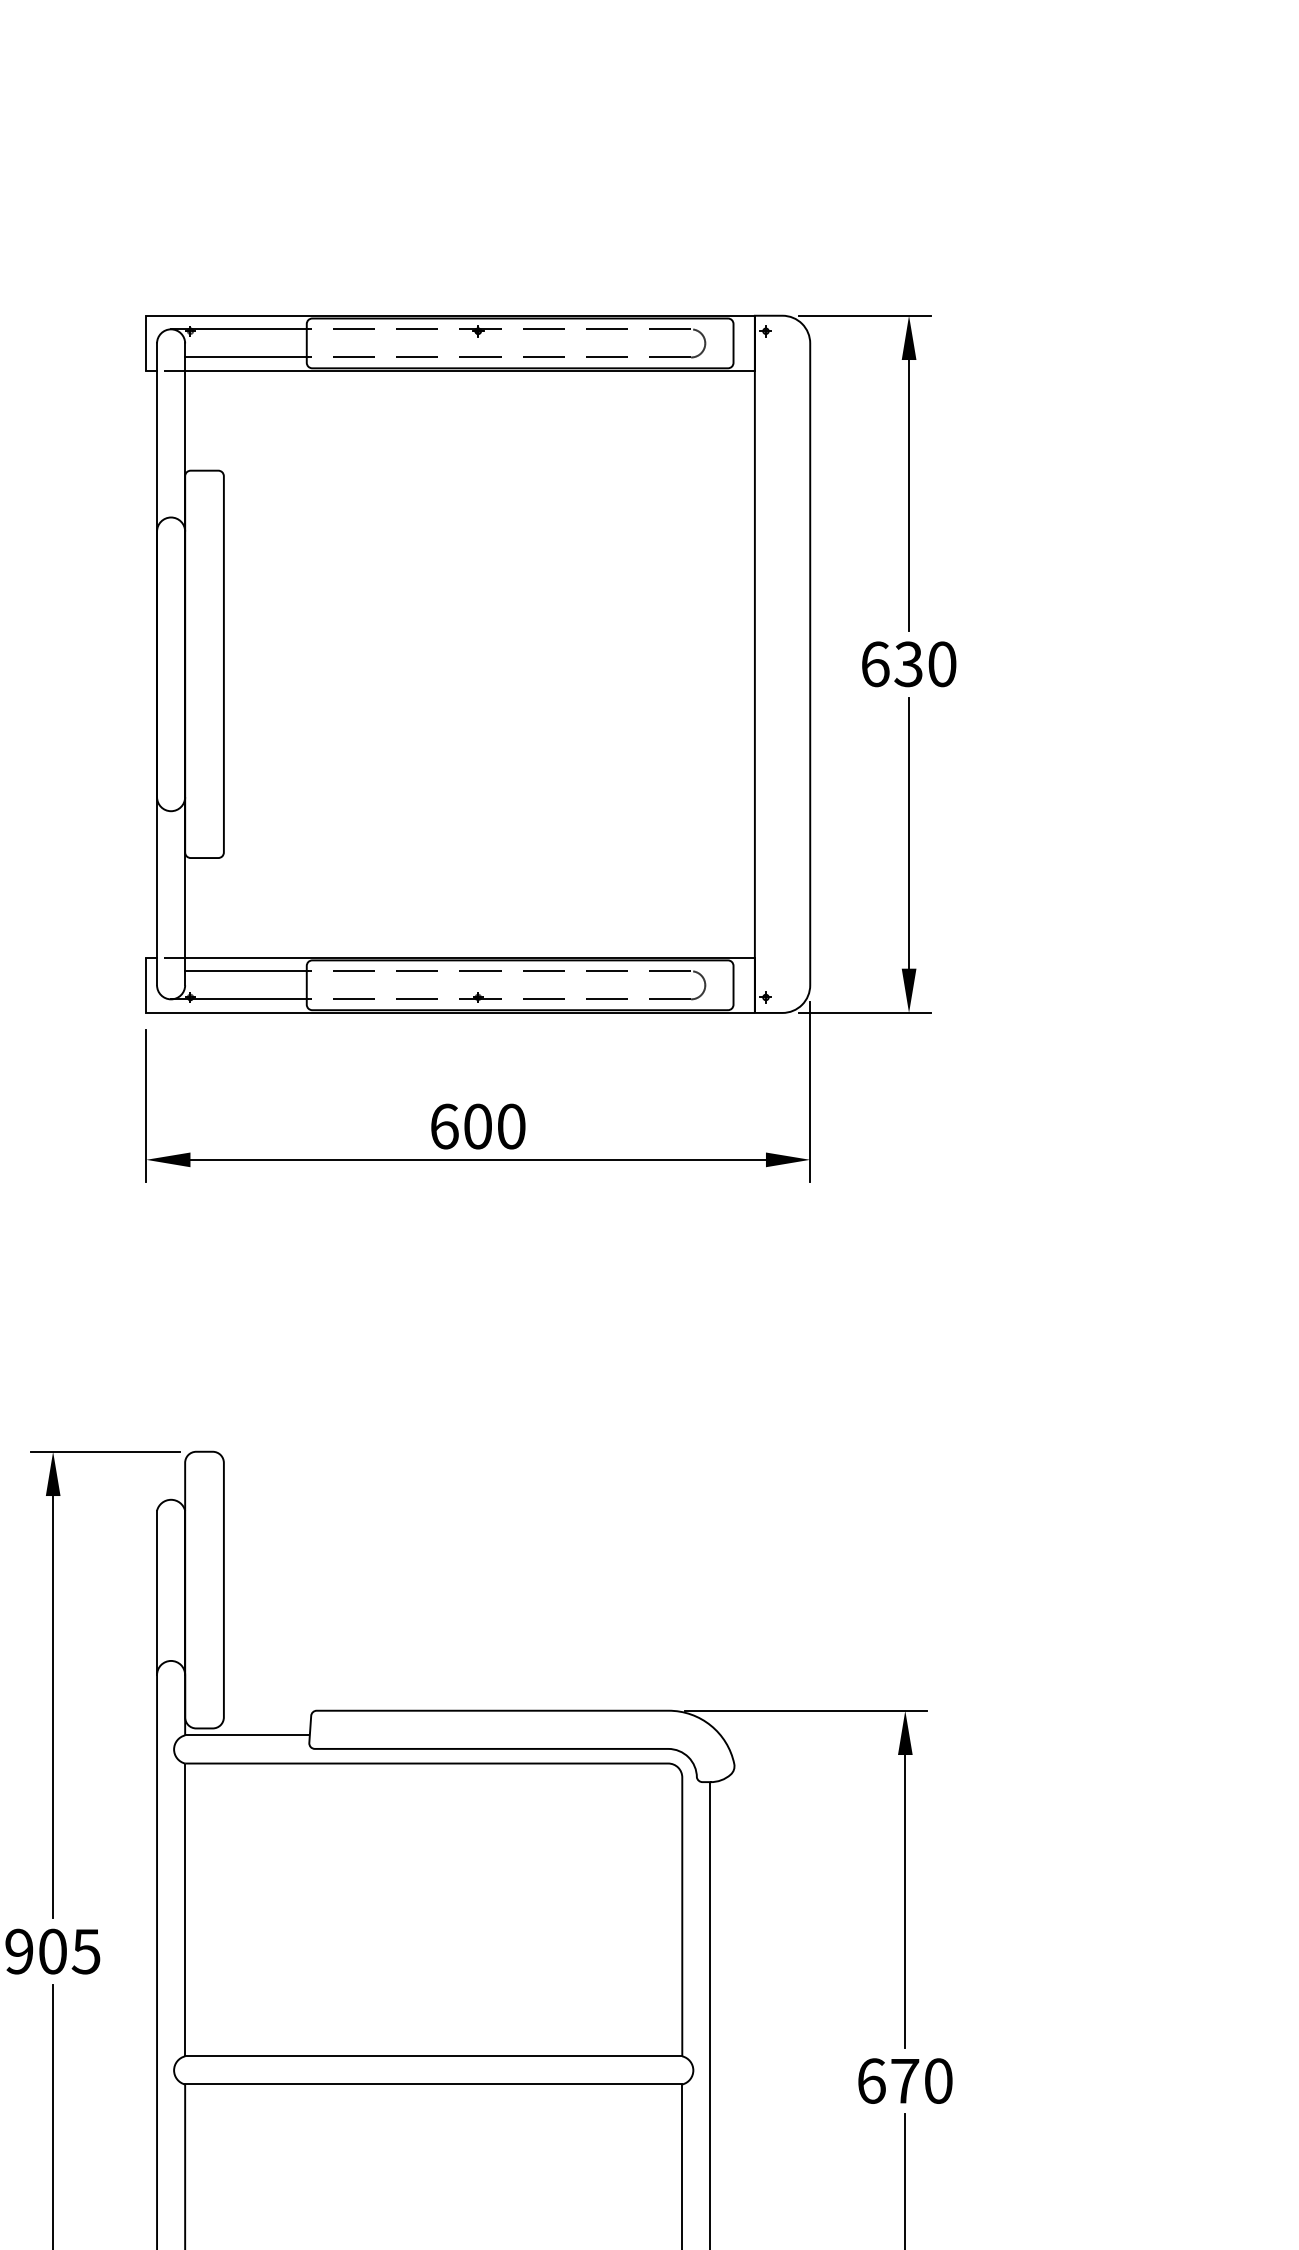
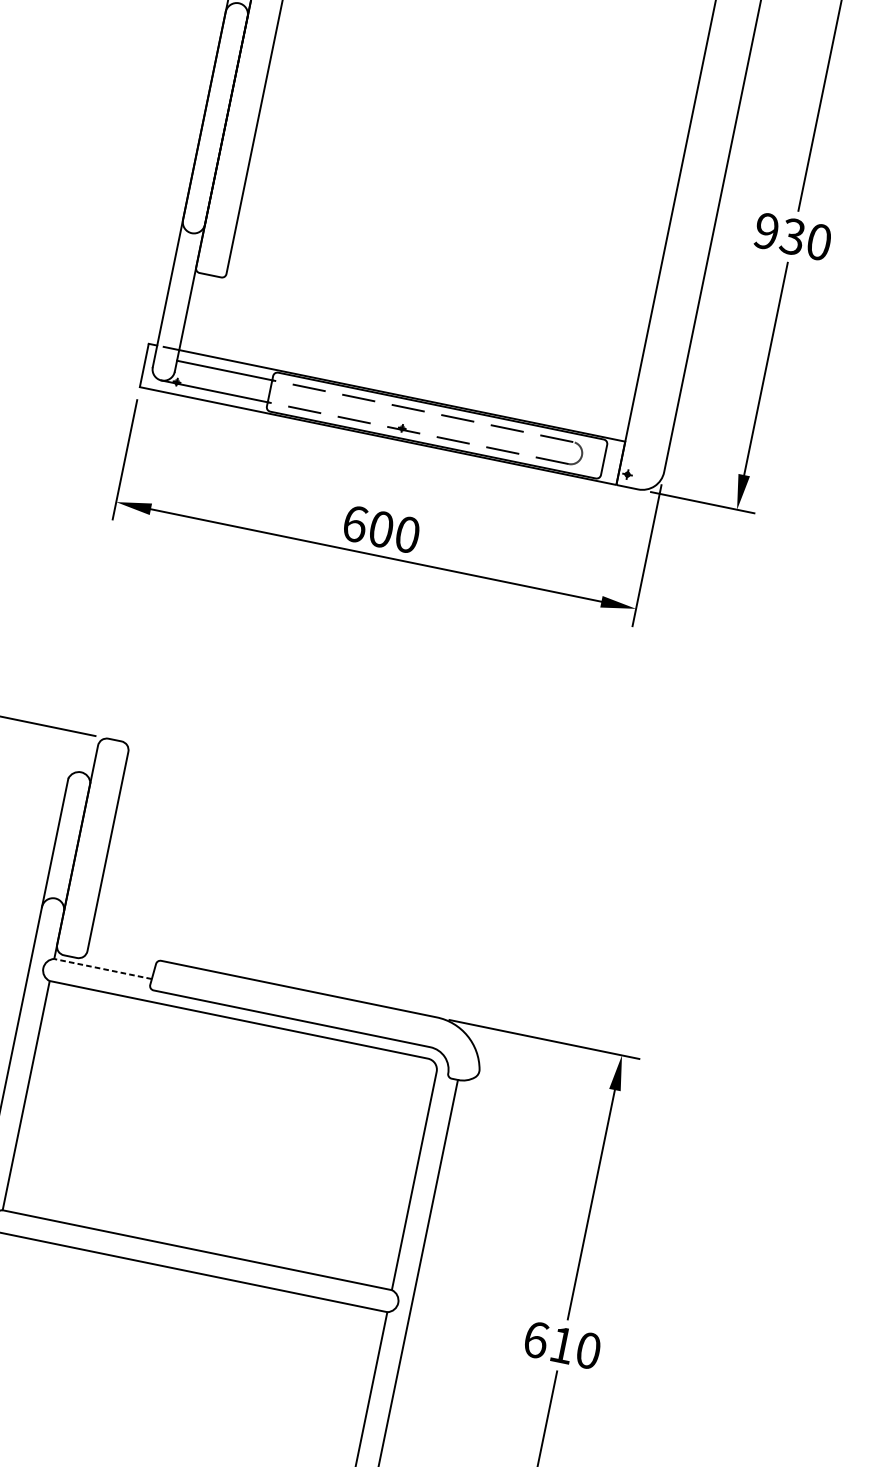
text: (875, 664) -> (766, 231), 630 -> 930
line: (247, 1735) -> (103, 969), solid -> dashed
text: (905, 2081) -> (562, 1345), 670 -> 610

